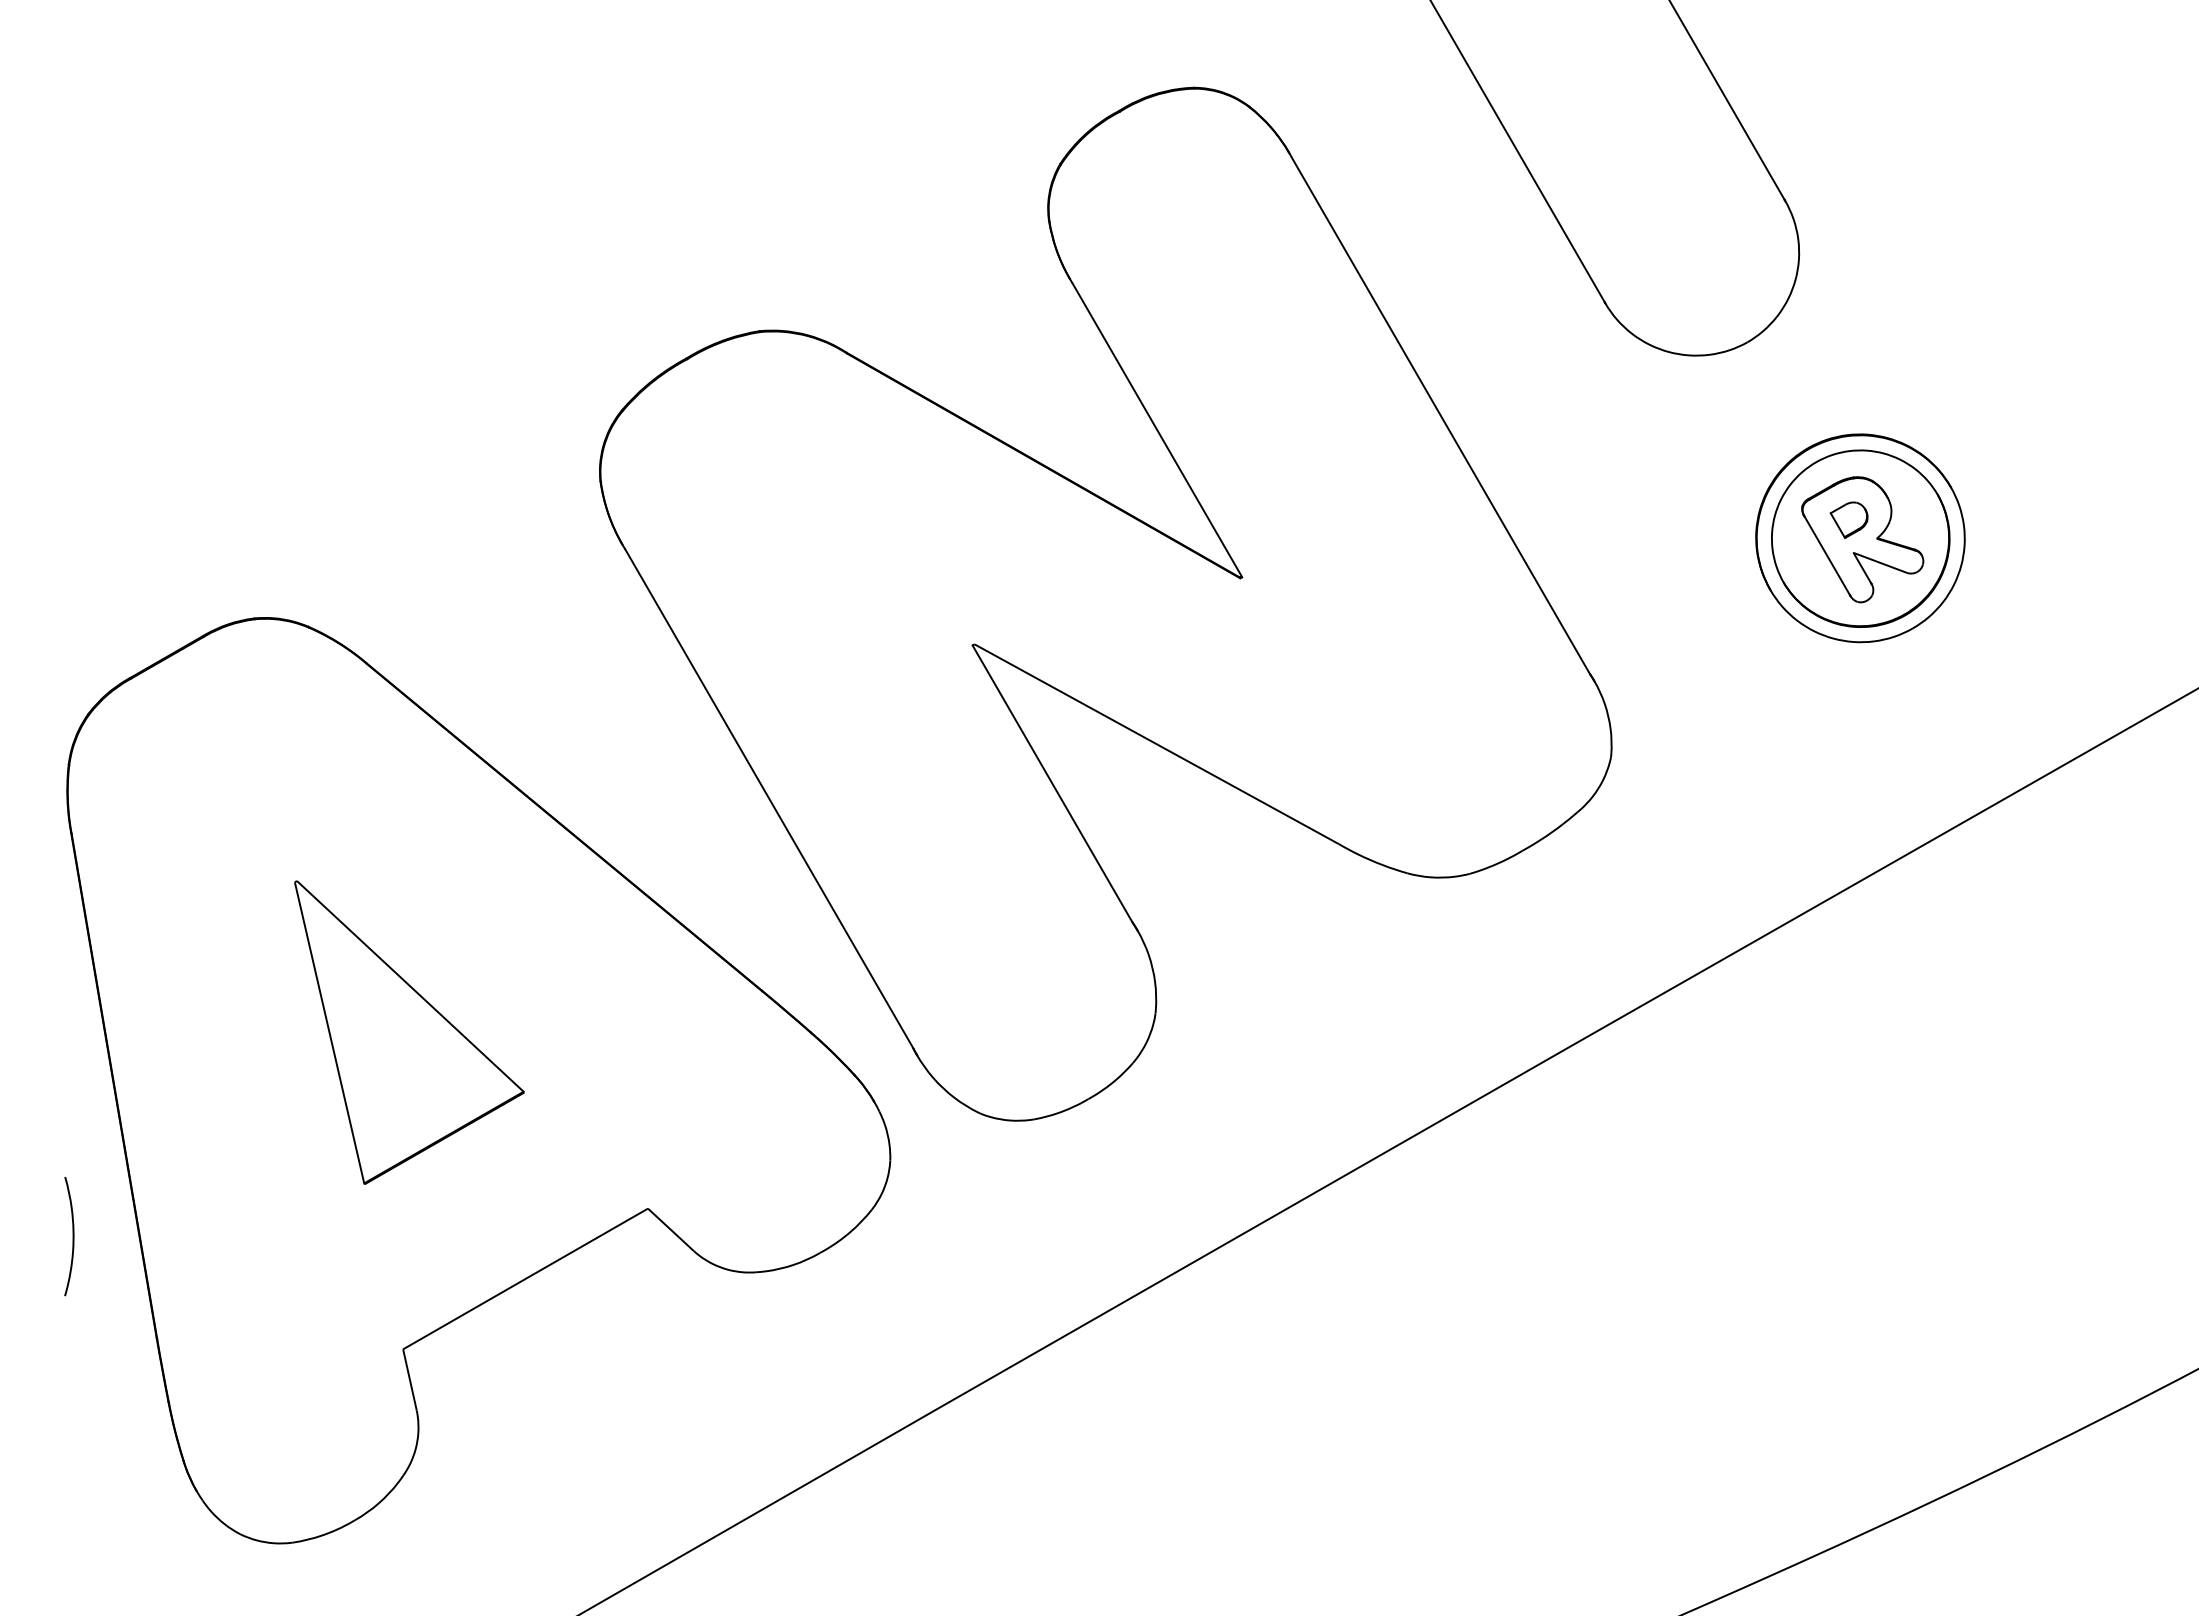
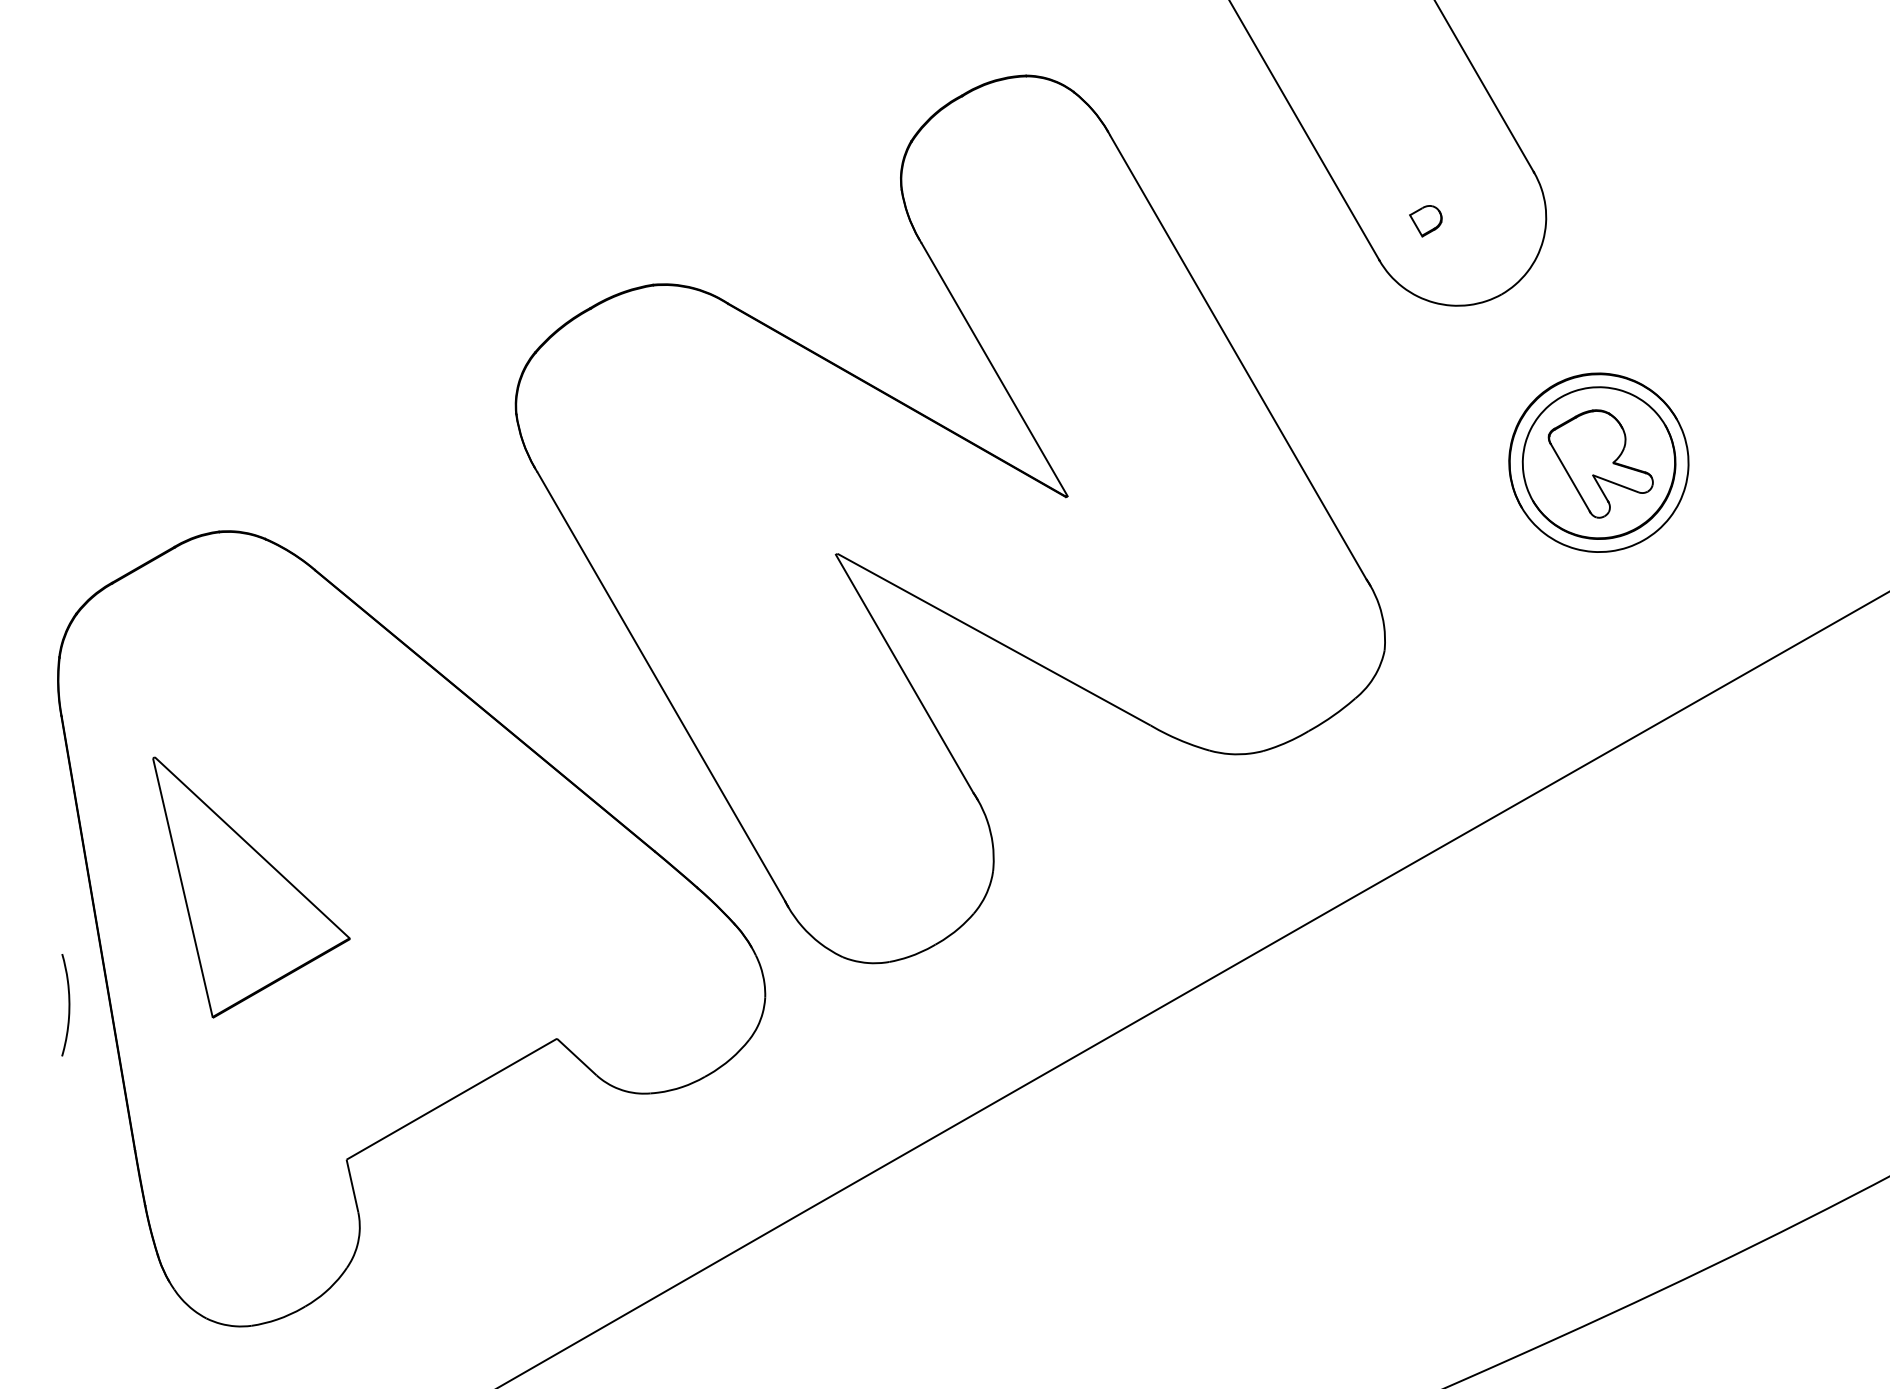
part: (1848, 520) -> (1425, 221), moved
part: (409, 1032) -> (251, 887), moved
curve: (72, 1236) -> (68, 1005), moved

